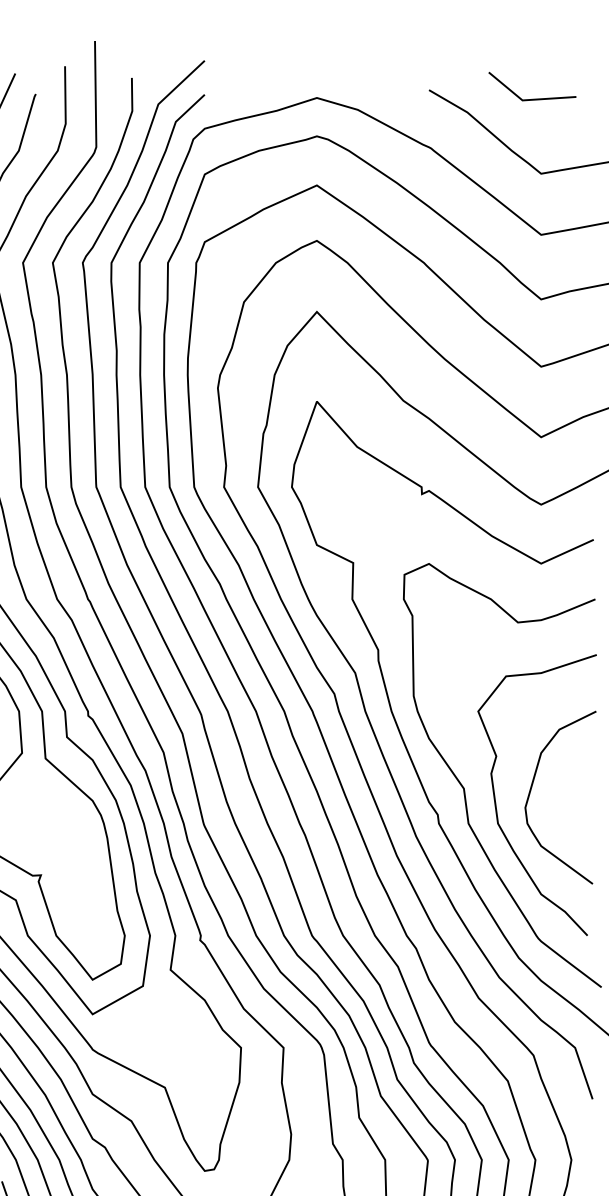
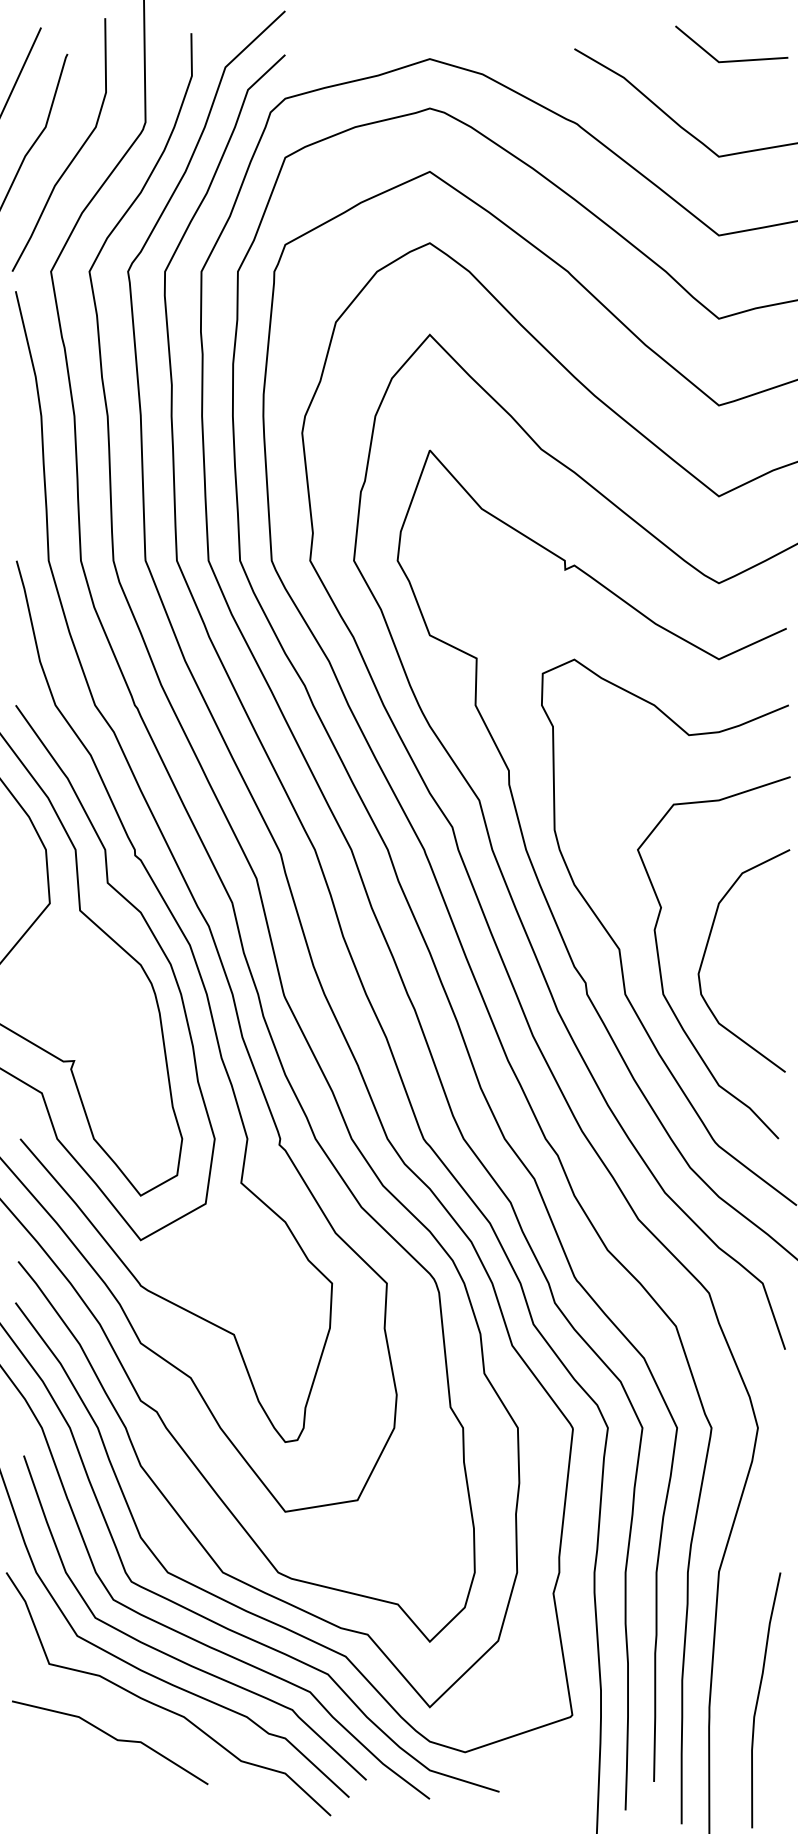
line: (532, 99) -> (731, 60), moved

